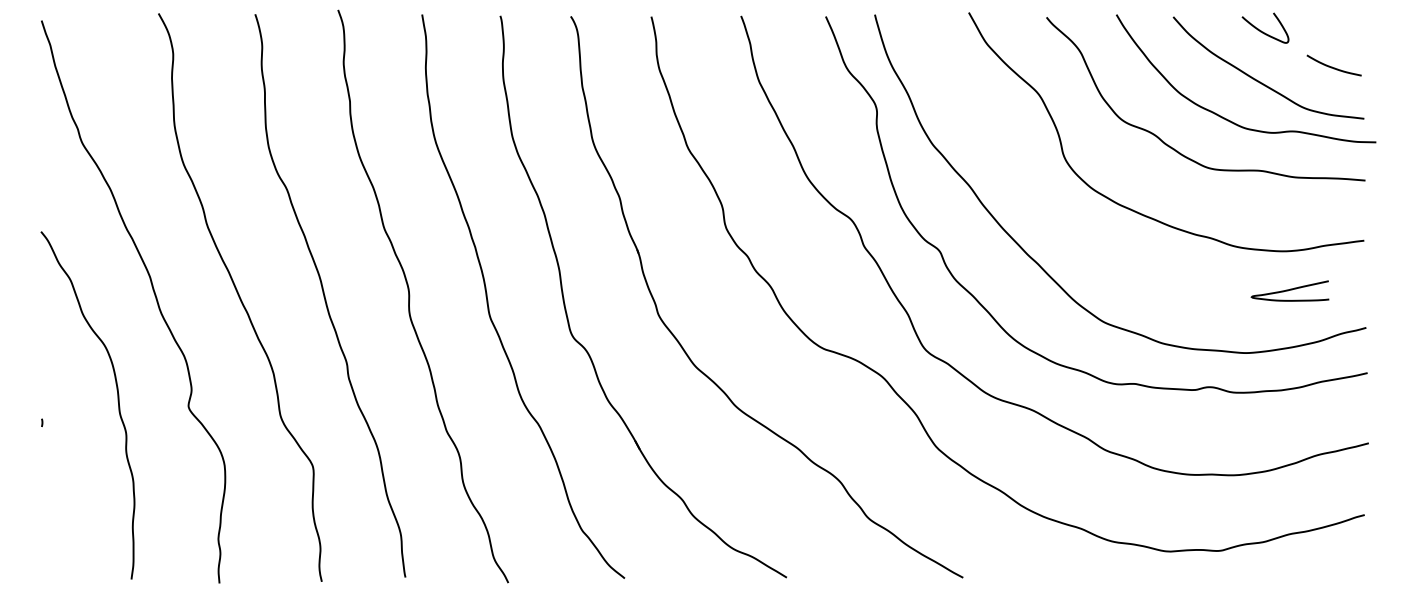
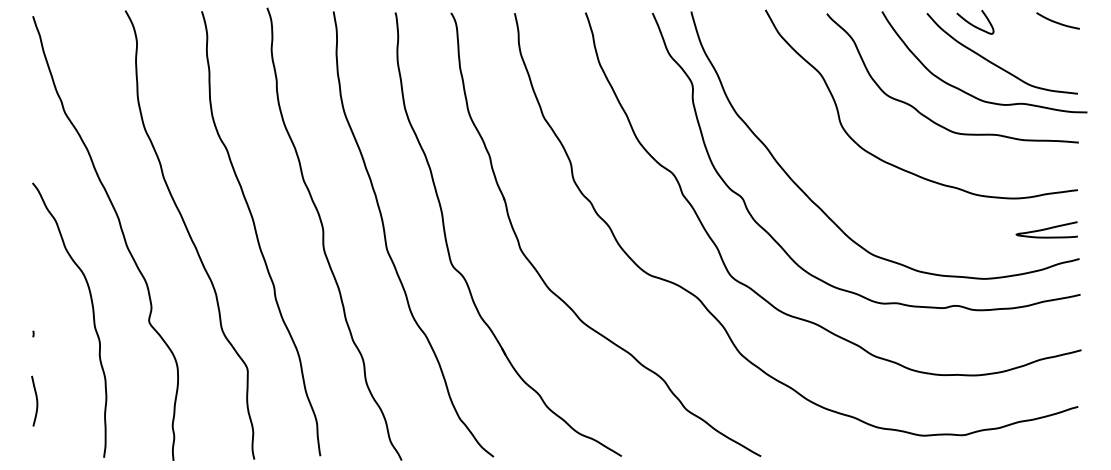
curve: (1263, 31) -> (973, 24), moved
curve: (1332, 66) -> (1056, 21), moved
curve: (1289, 290) -> (1046, 229), moved
curve: (45, 505) -> (36, 399), added

